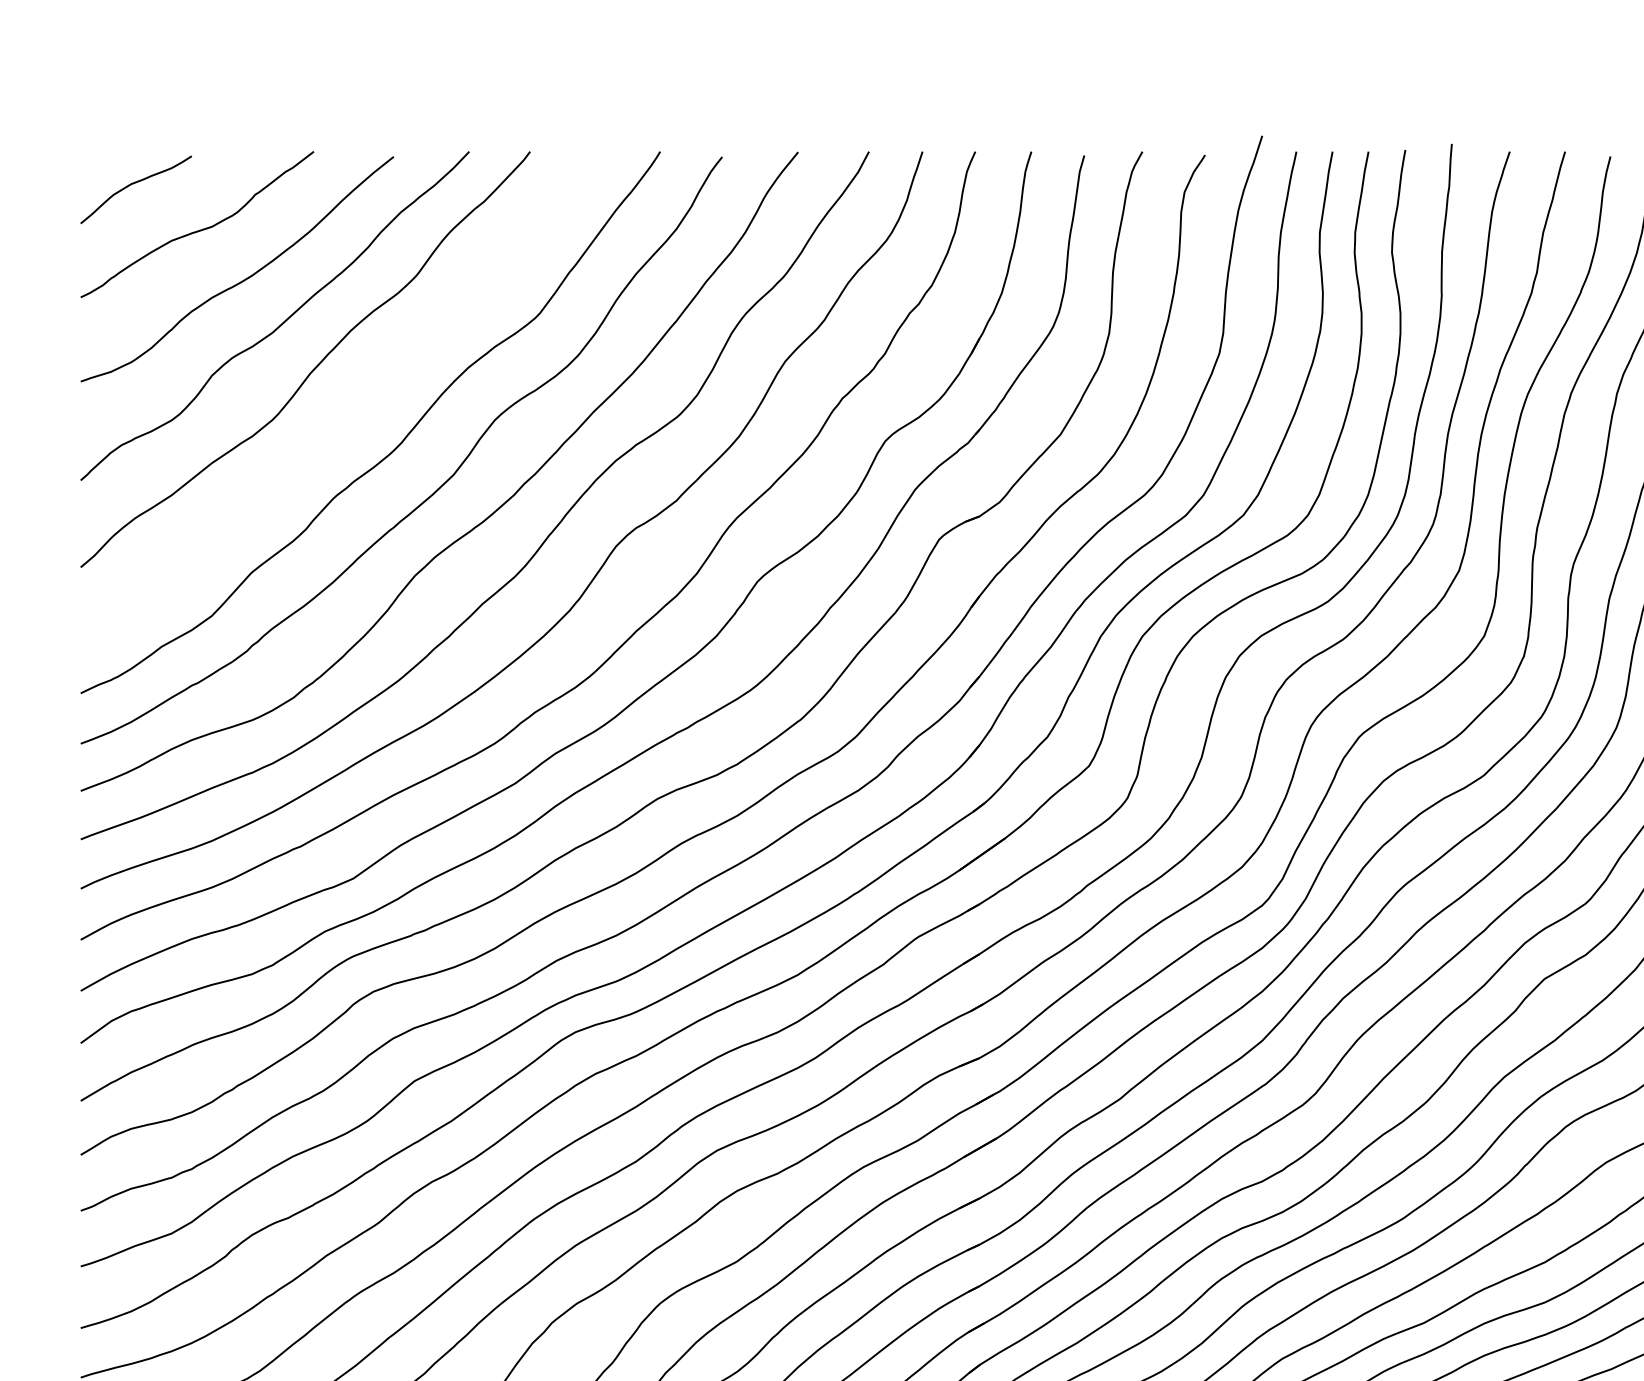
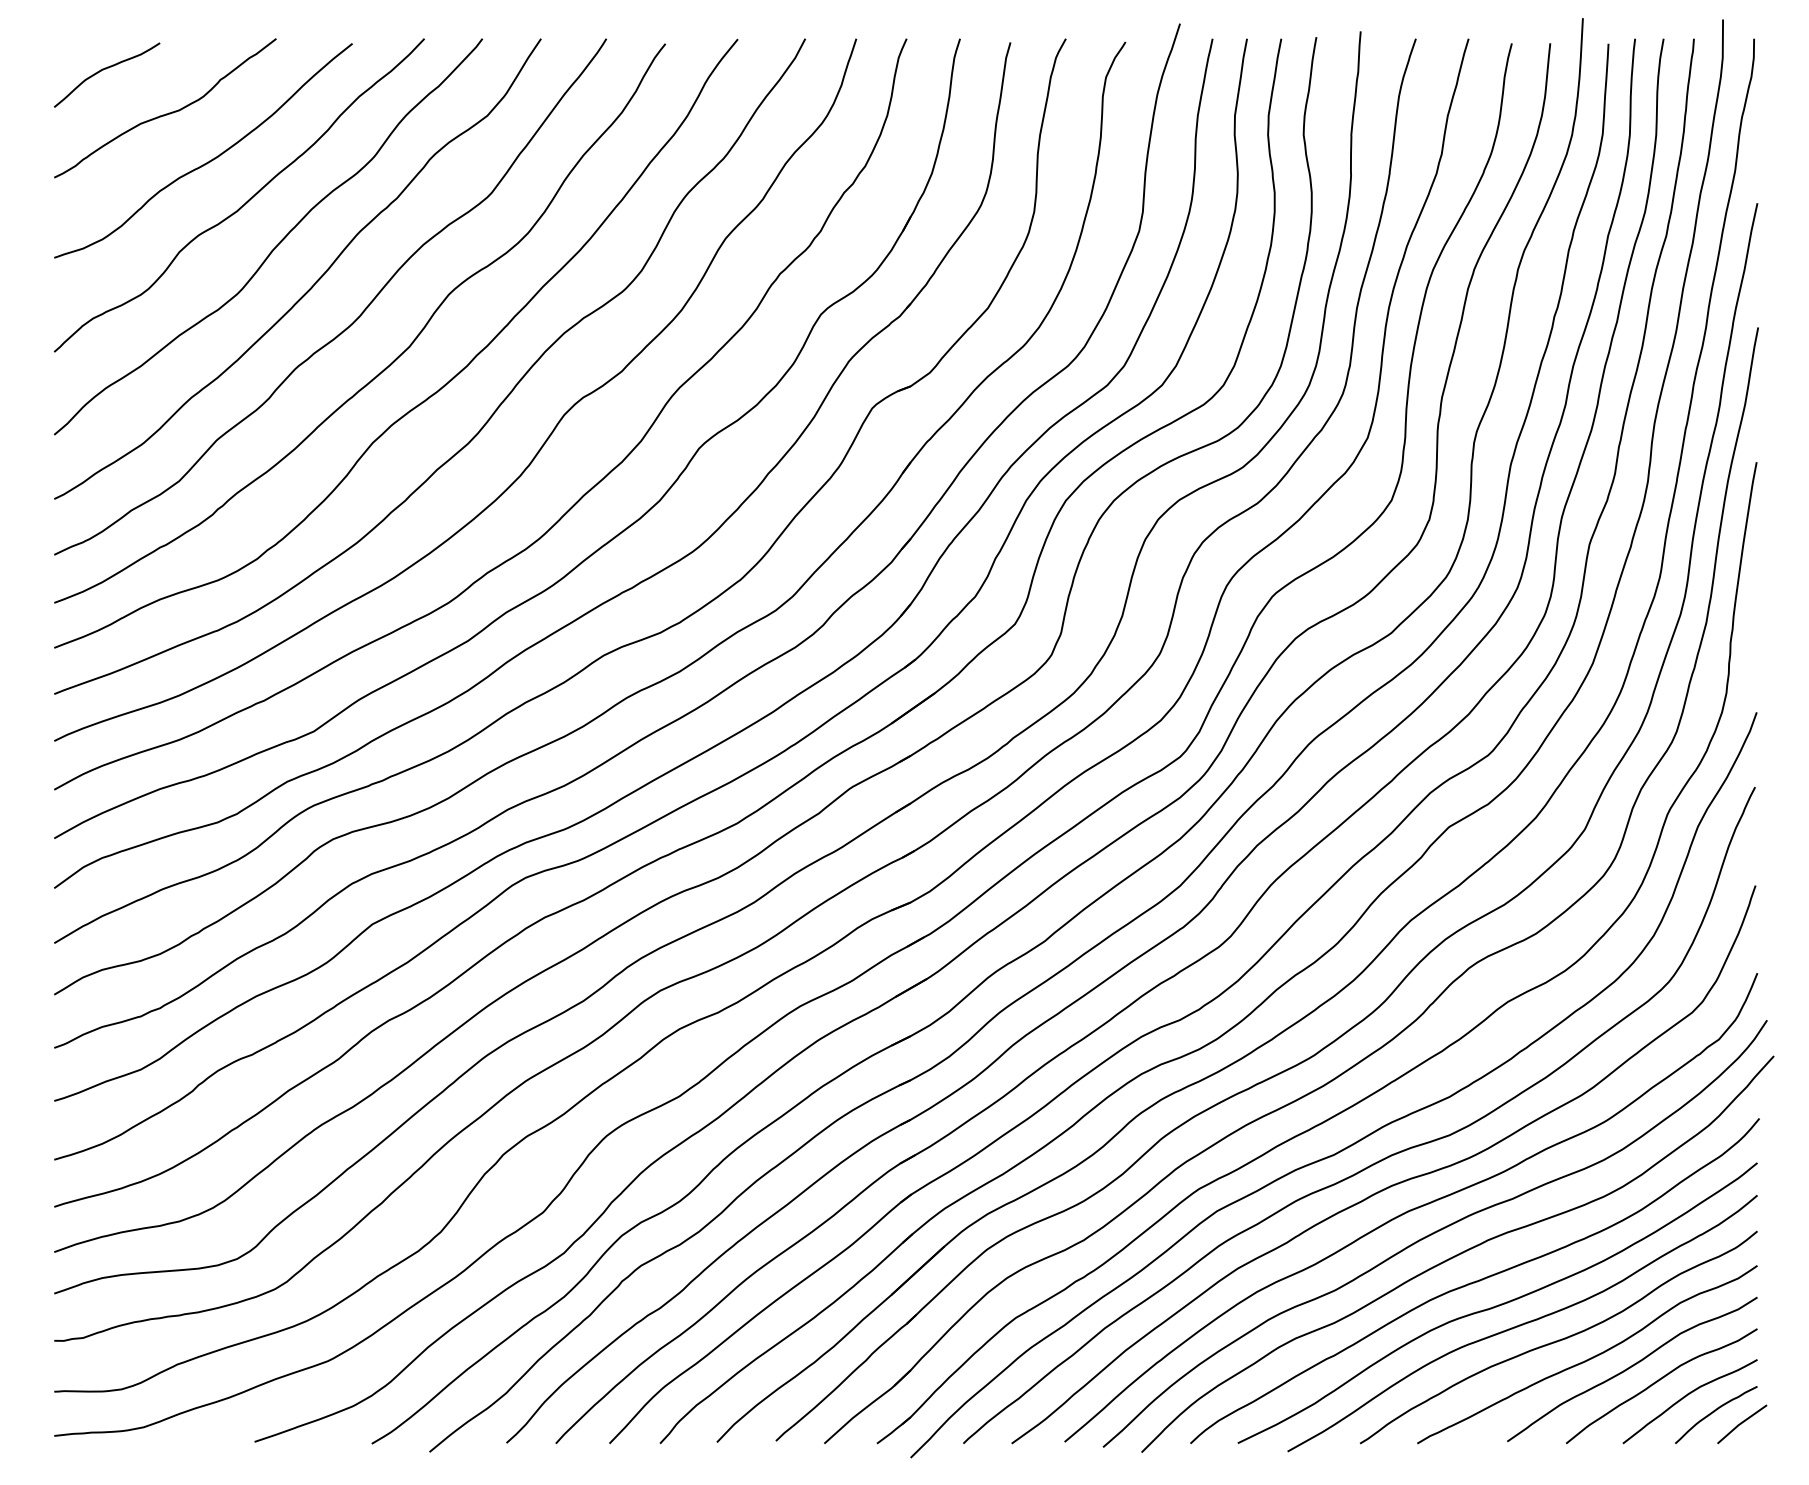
curve: (353, 407) -> (314, 282), added

